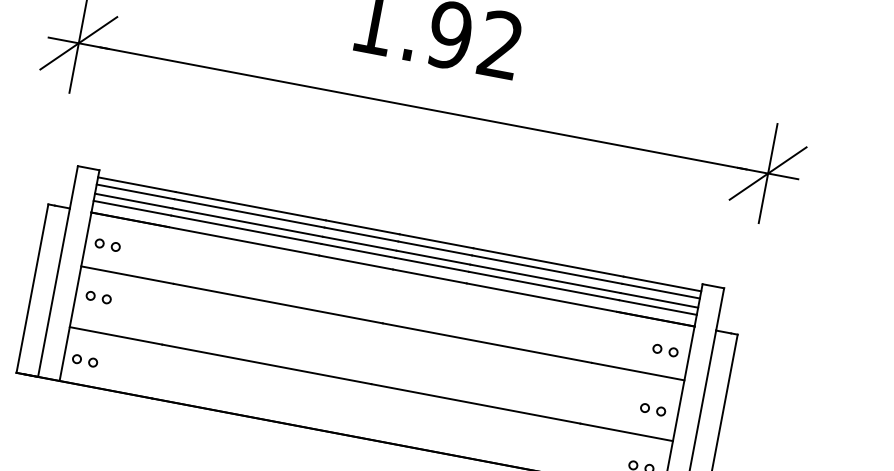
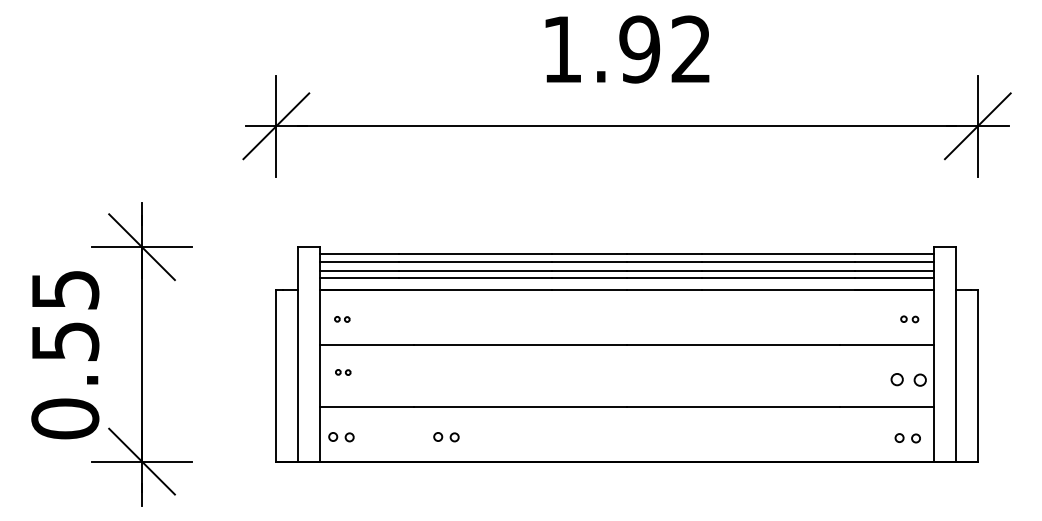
part: (107, 245) -> (342, 319), size x0.6
part: (99, 297) -> (343, 372), size x0.6
part: (665, 350) -> (909, 319), size x0.7
part: (188, 380) -> (446, 437), added
part: (652, 409) -> (908, 379), size x1.4

